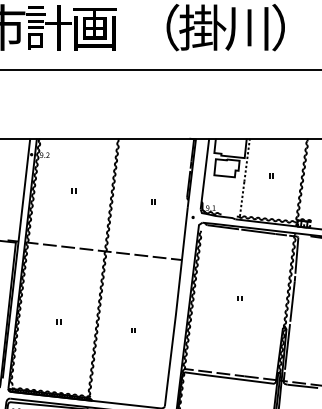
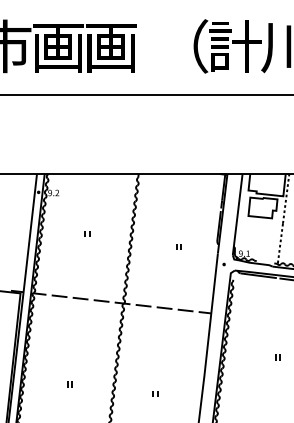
text: (48, 27) -> (58, 46), 計 -> 画
text: (202, 27) -> (234, 46), 掛 -> 計

